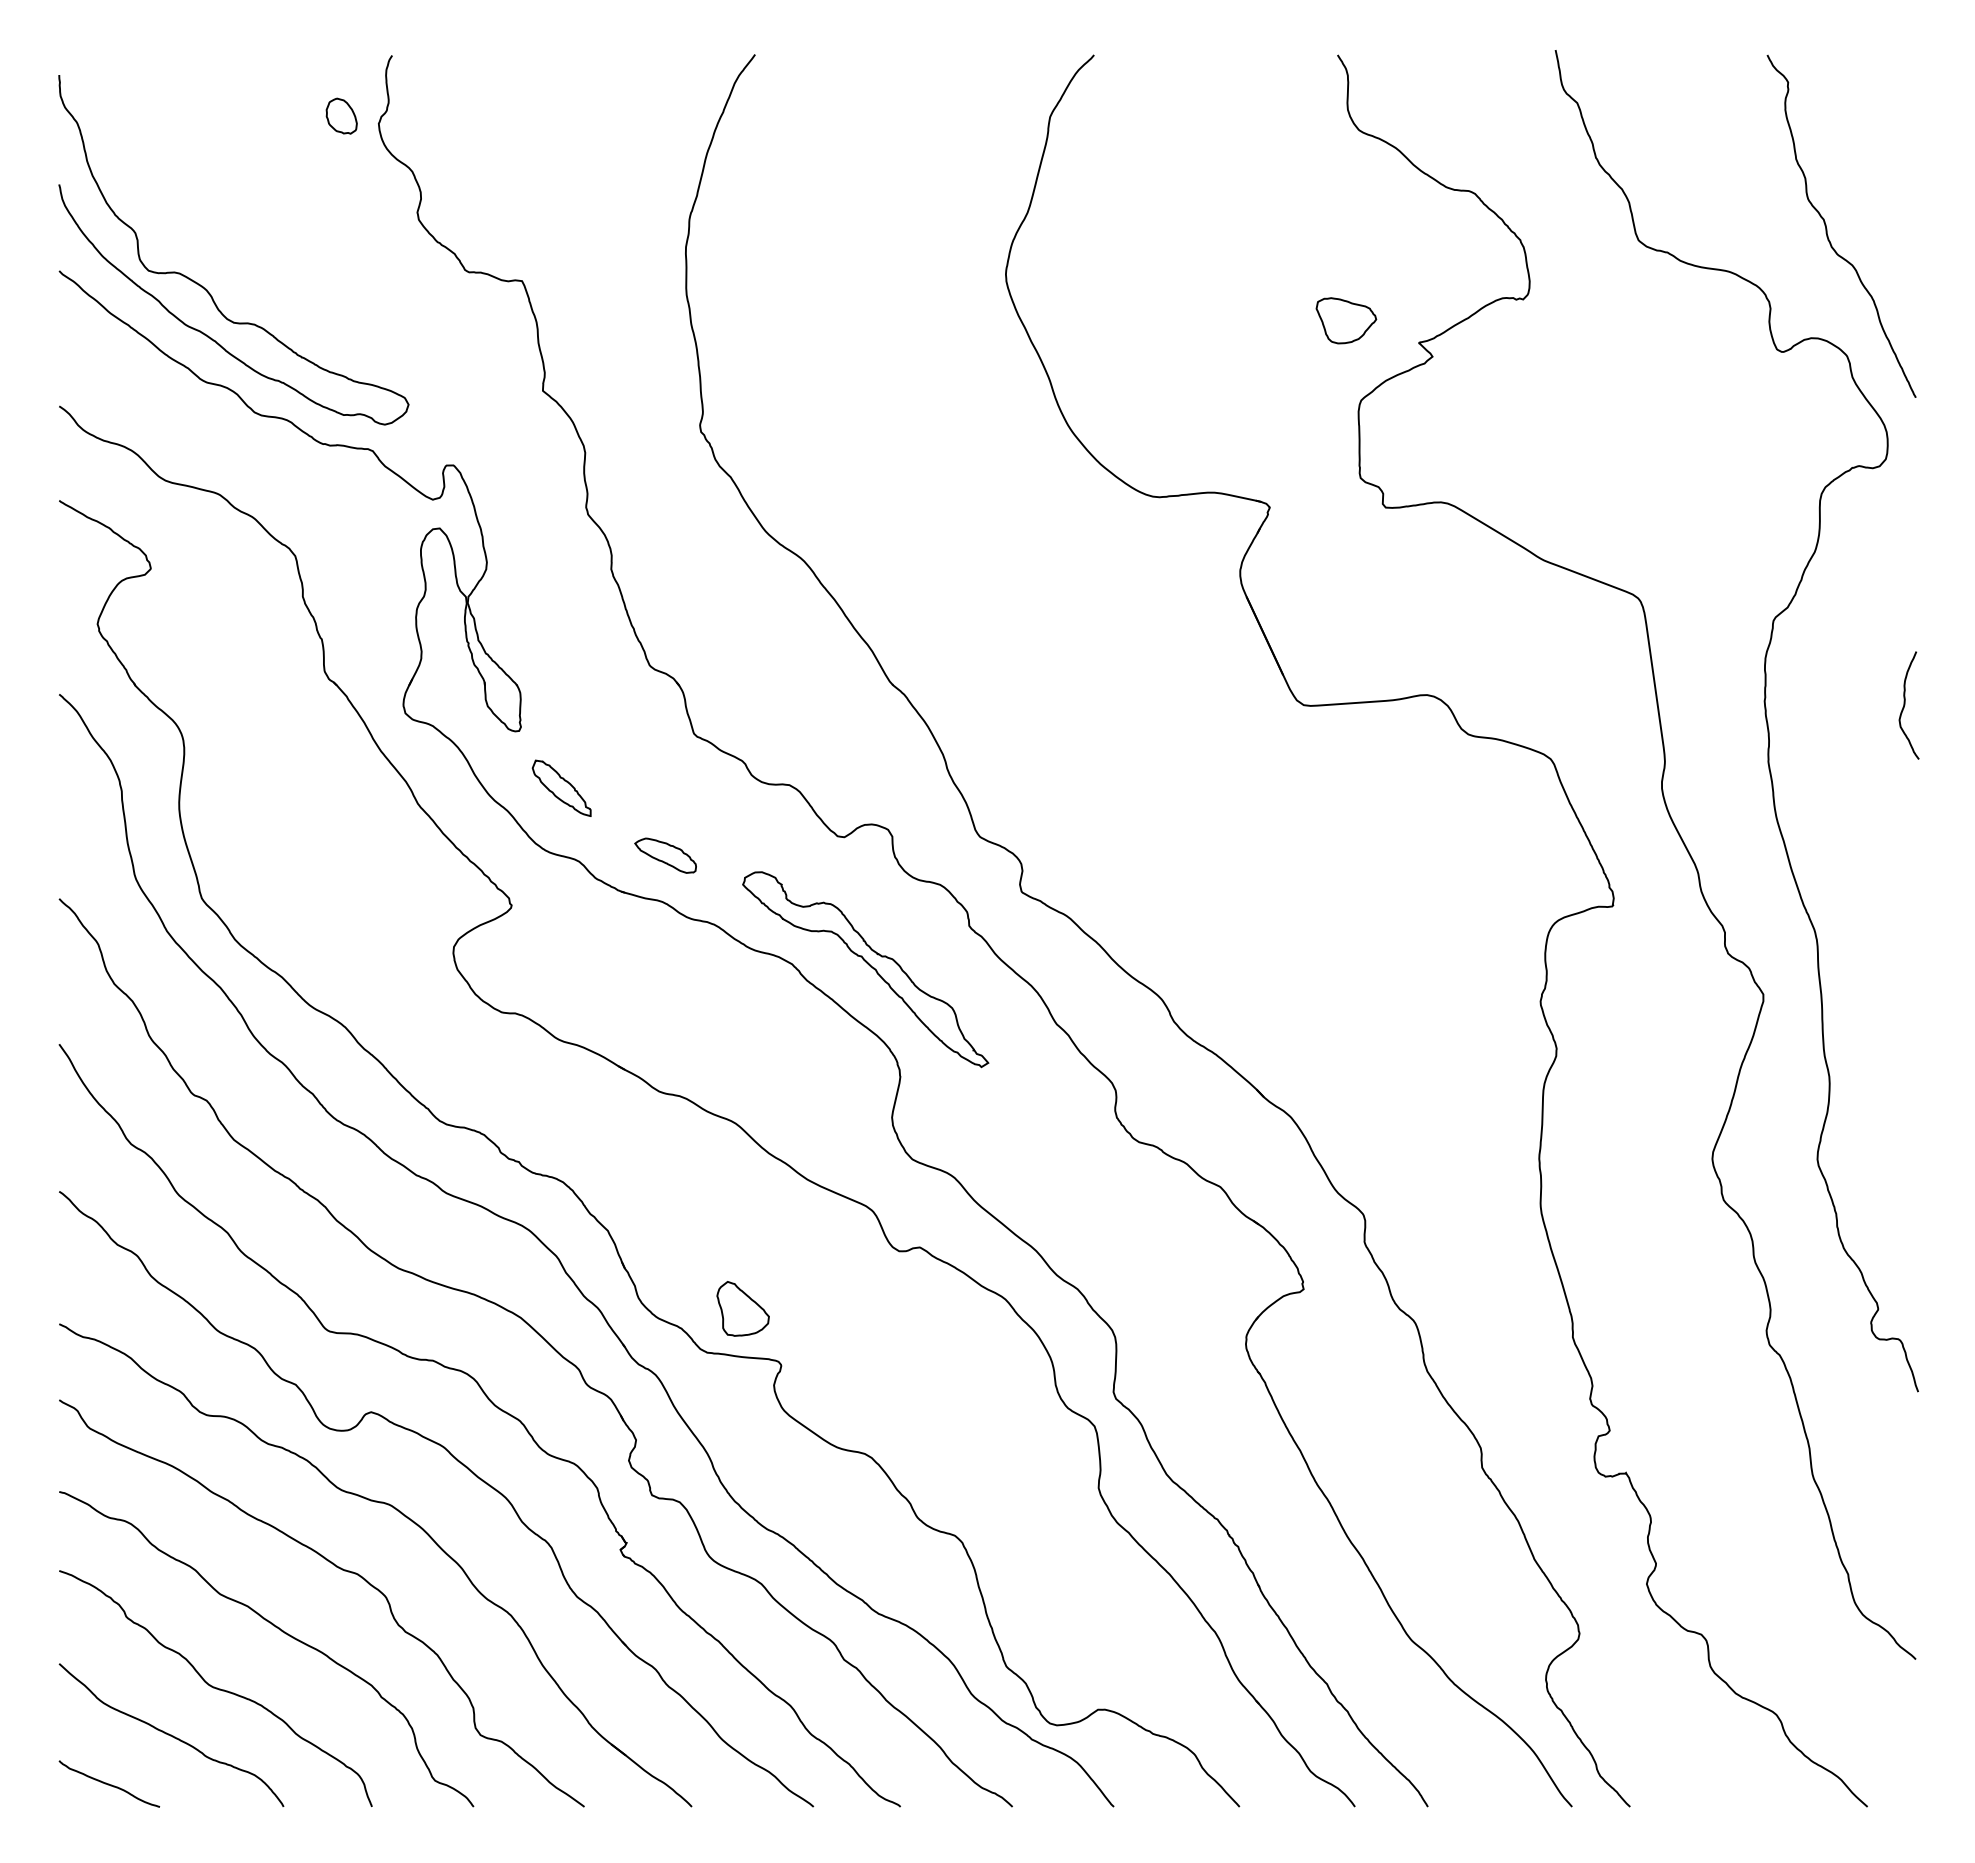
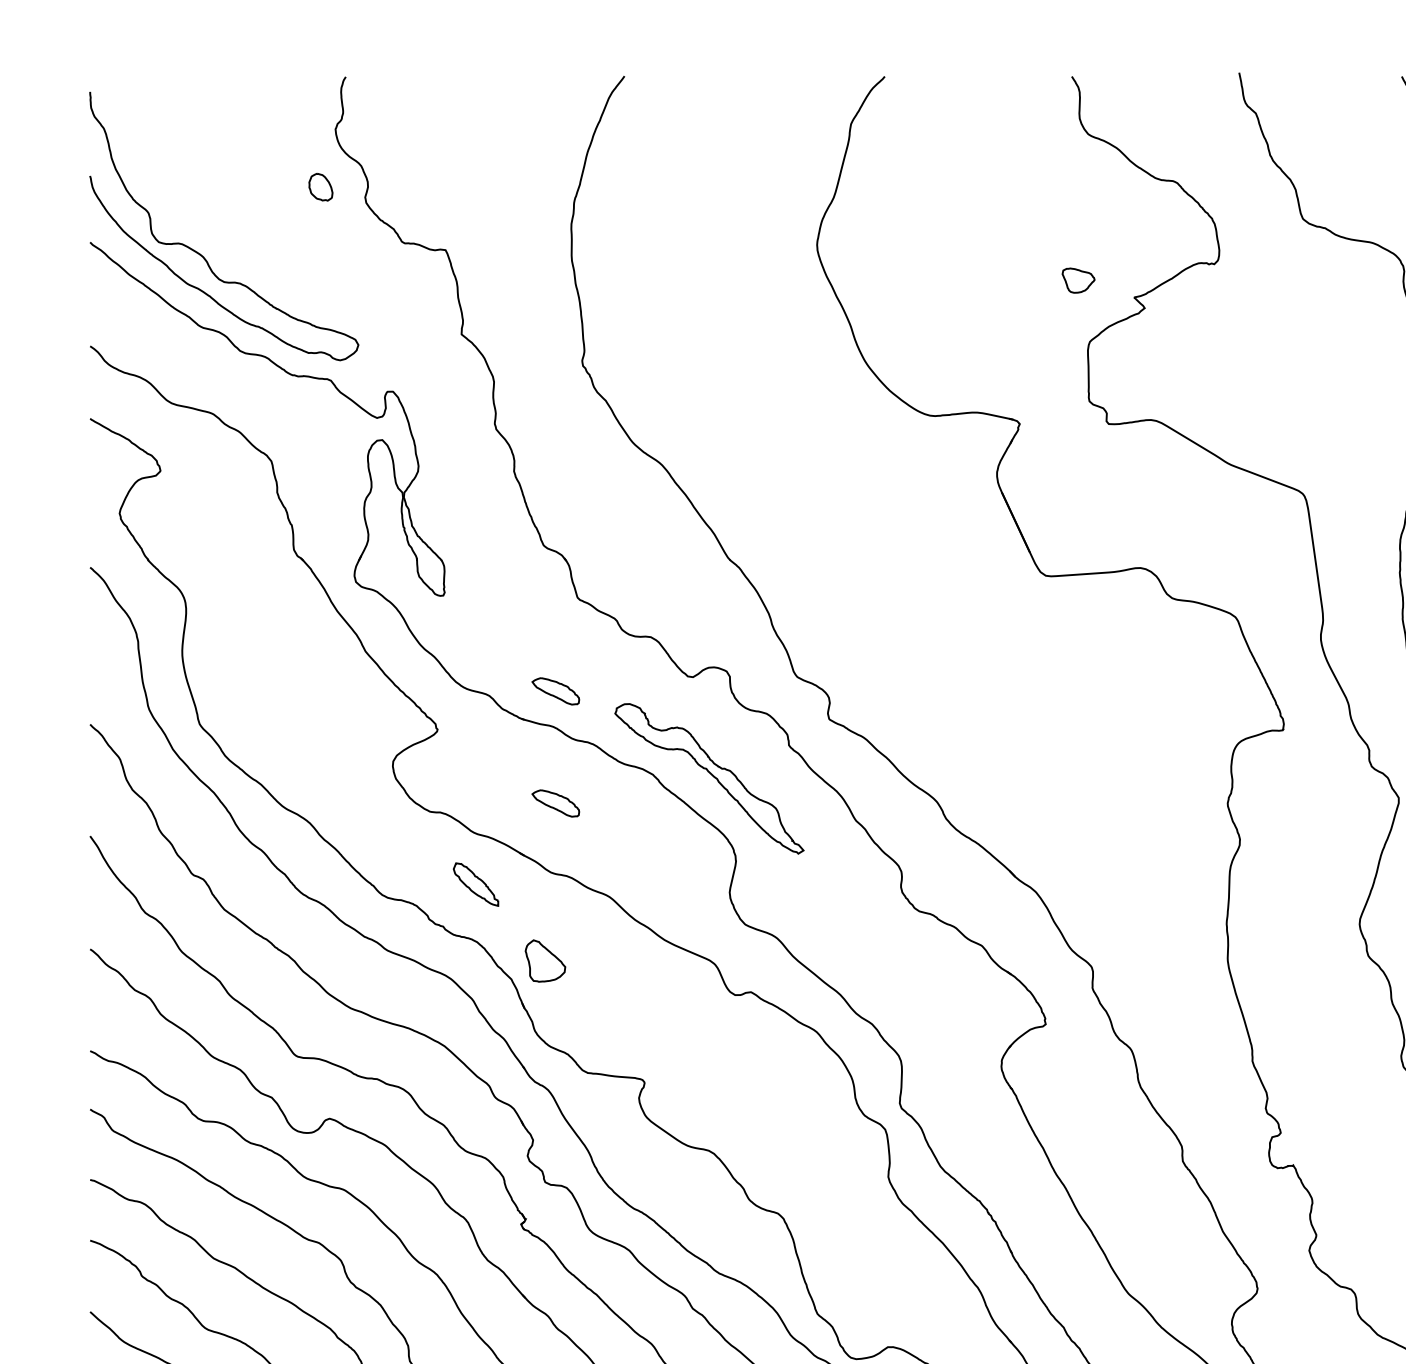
part: (341, 115) -> (320, 186), moved
part: (1346, 320) -> (1078, 280), size x0.7
part: (561, 787) -> (475, 883), moved
part: (665, 1001) -> (555, 803), added
part: (742, 1308) -> (544, 960), moved

